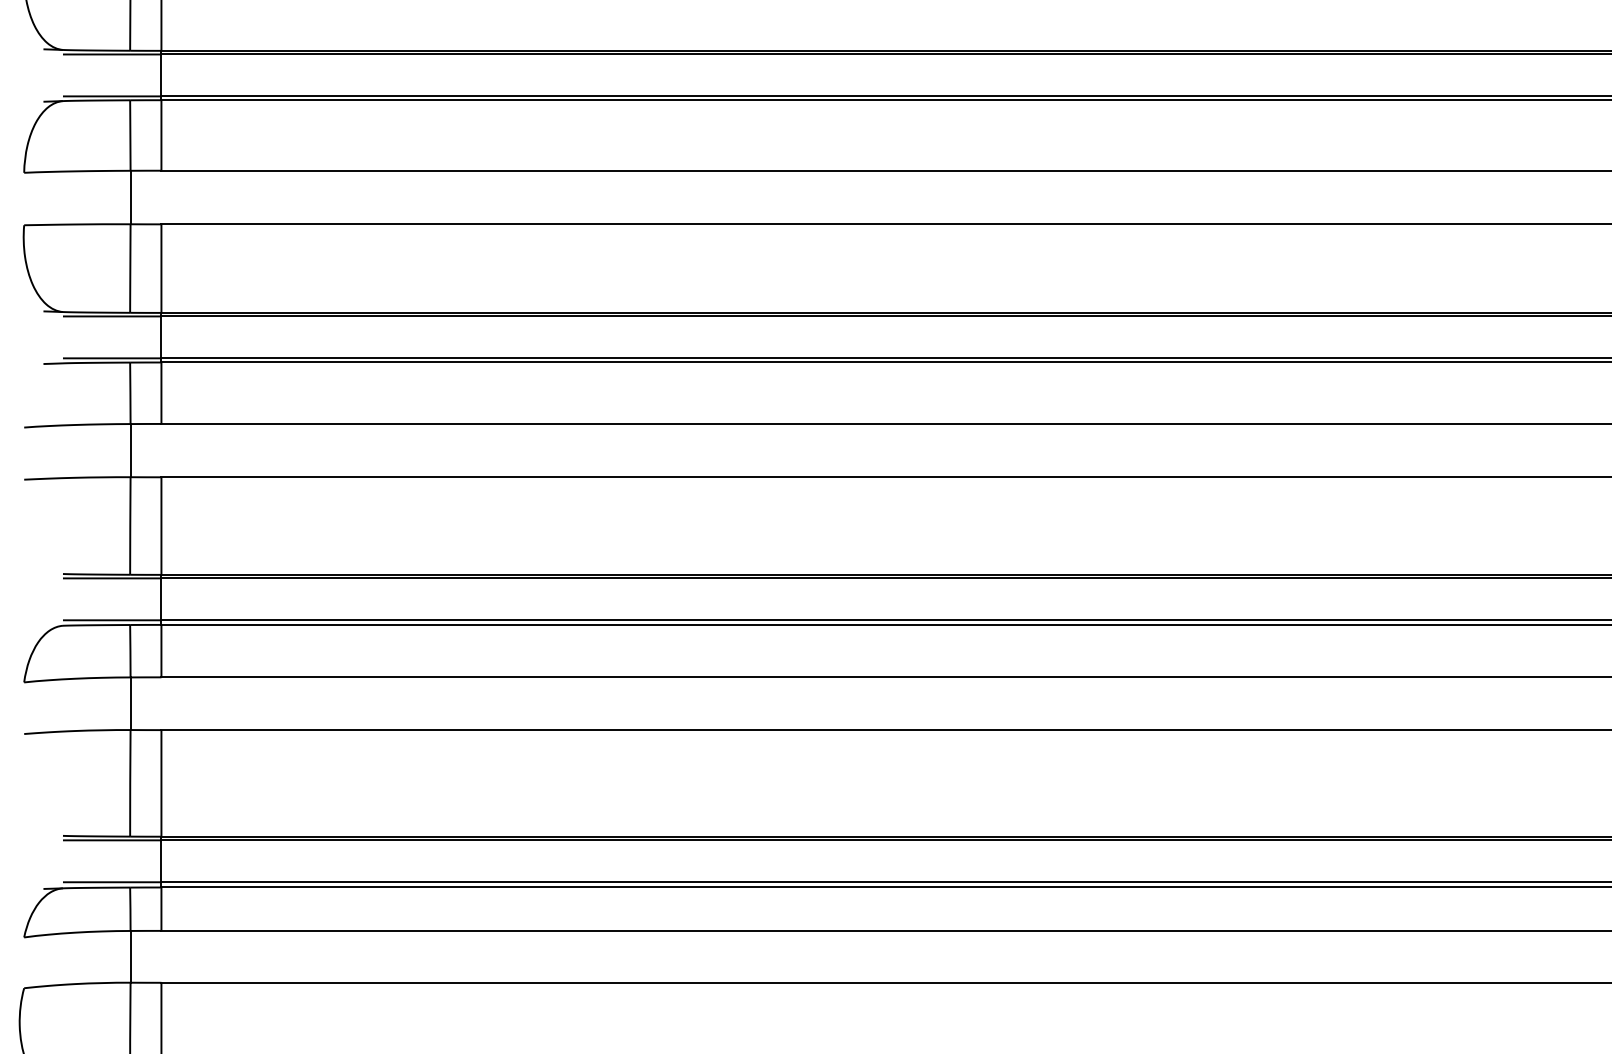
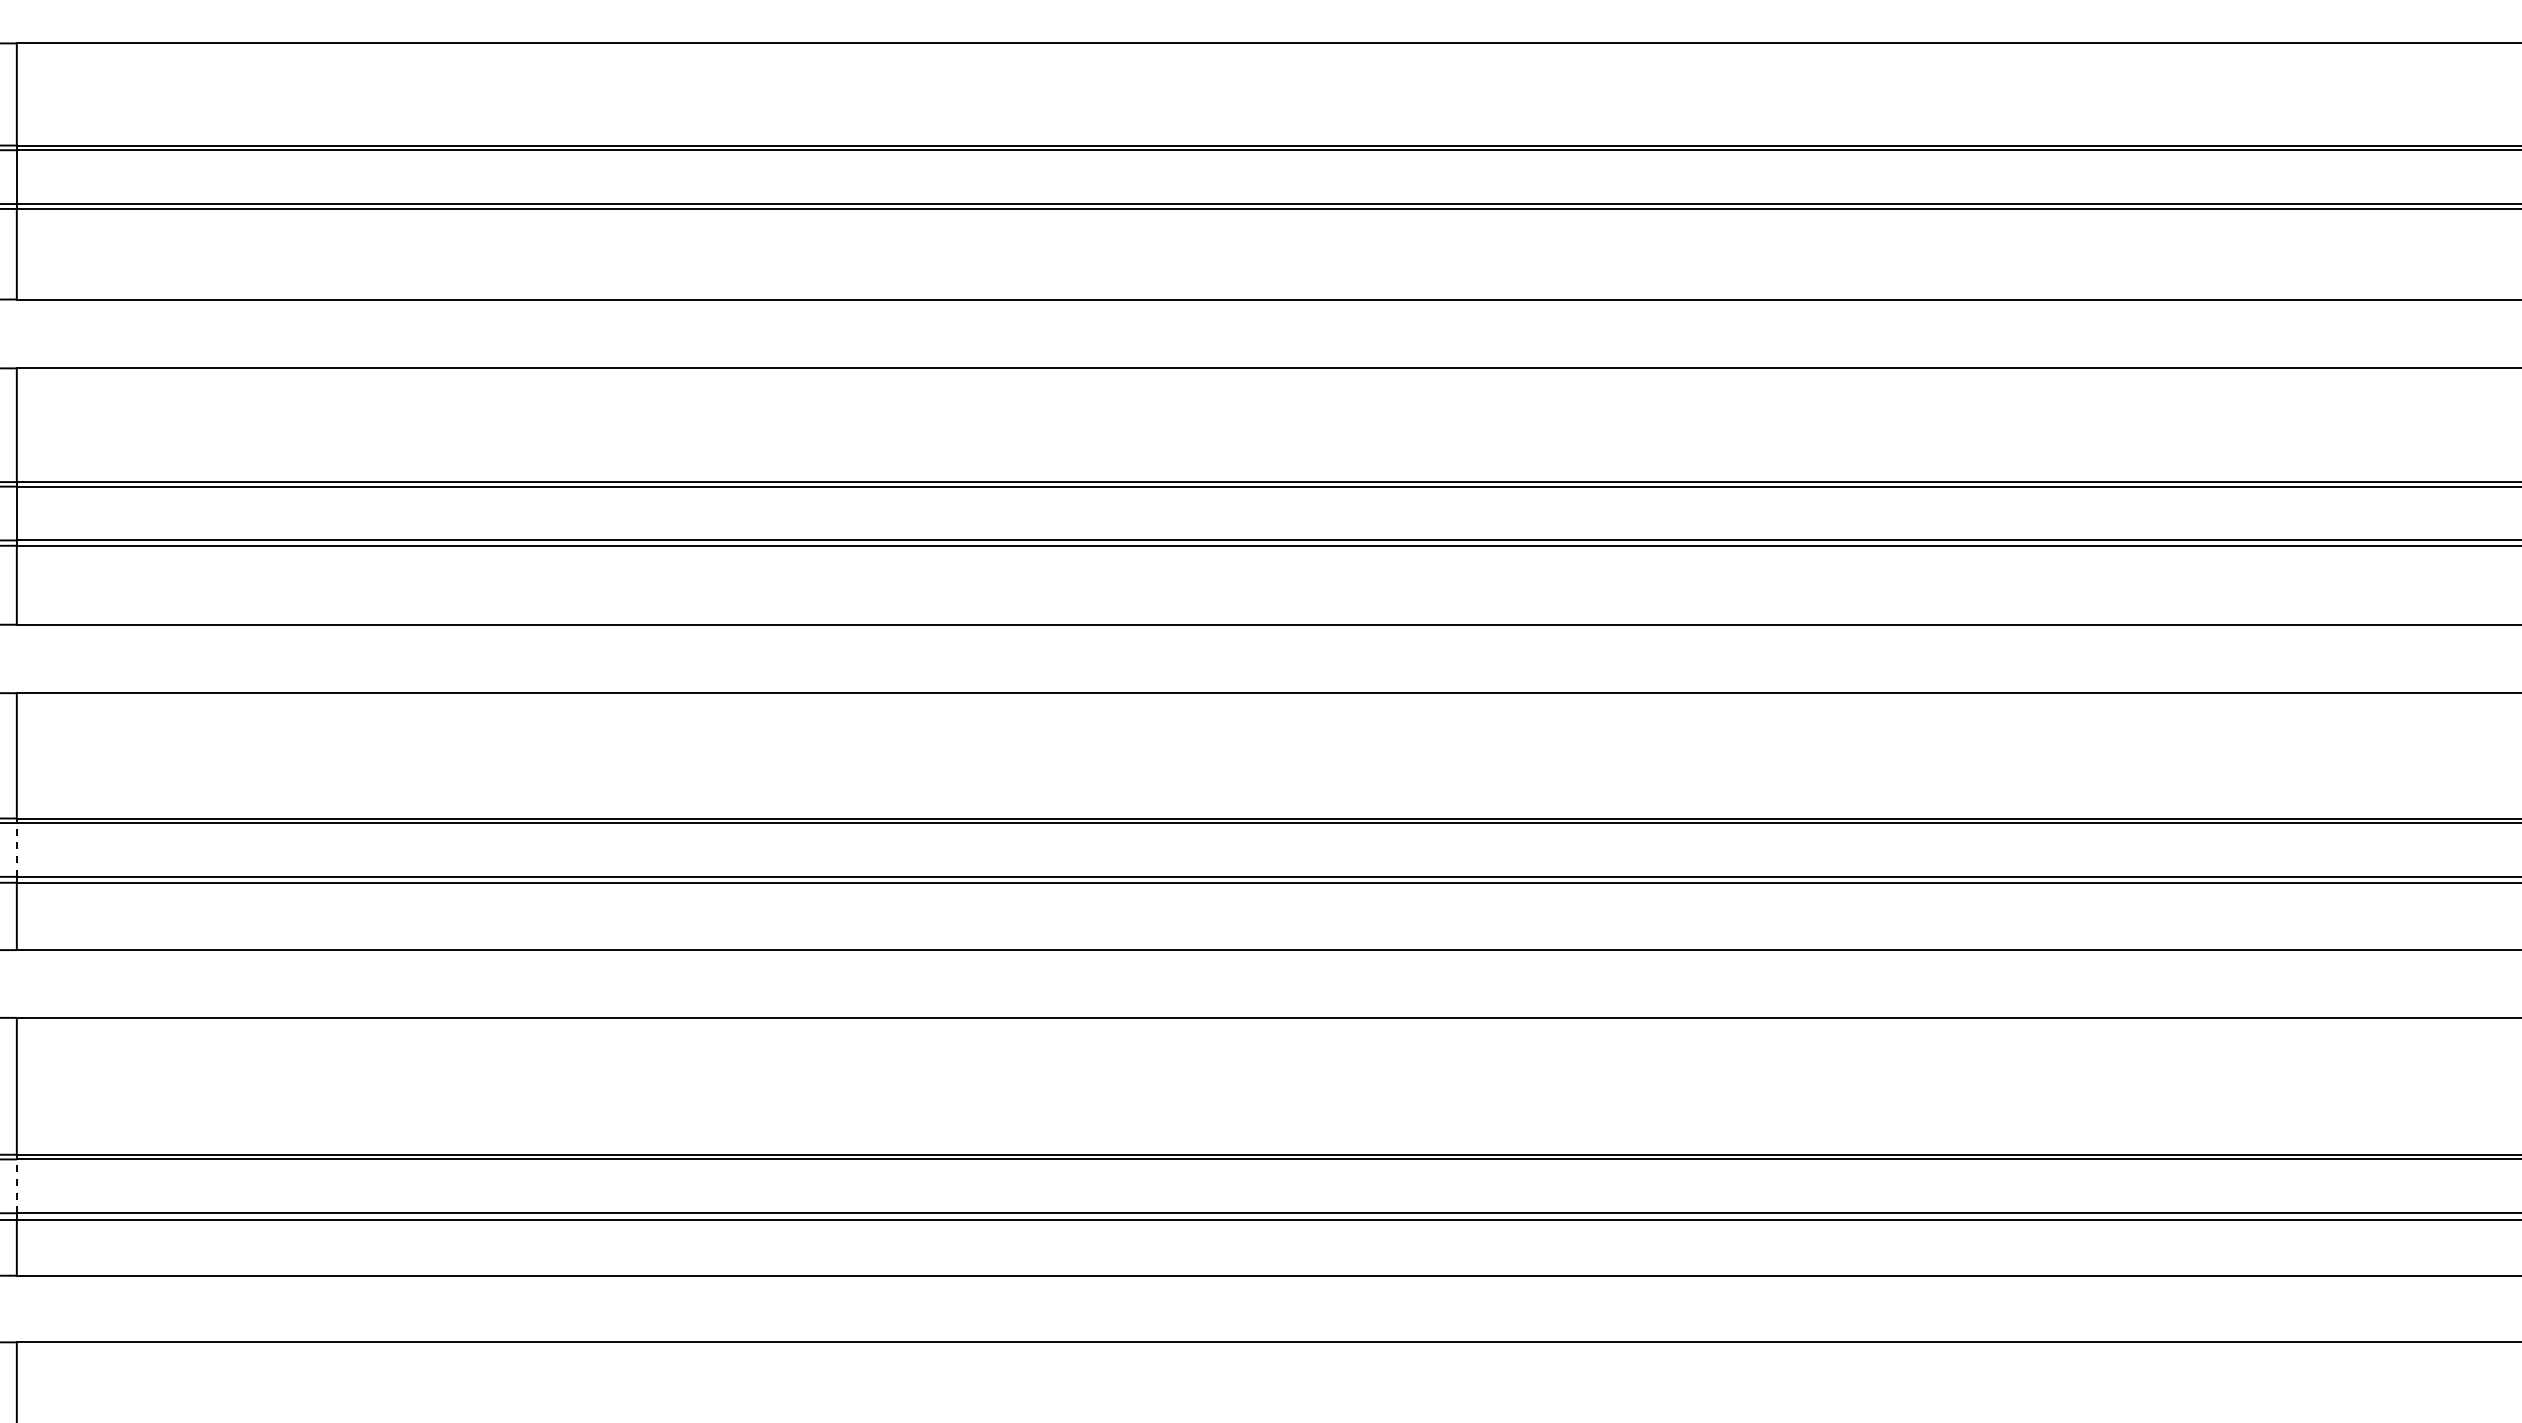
line: (161, 599) -> (16, 849), solid -> dashed
line: (161, 861) -> (16, 1186), solid -> dashed

